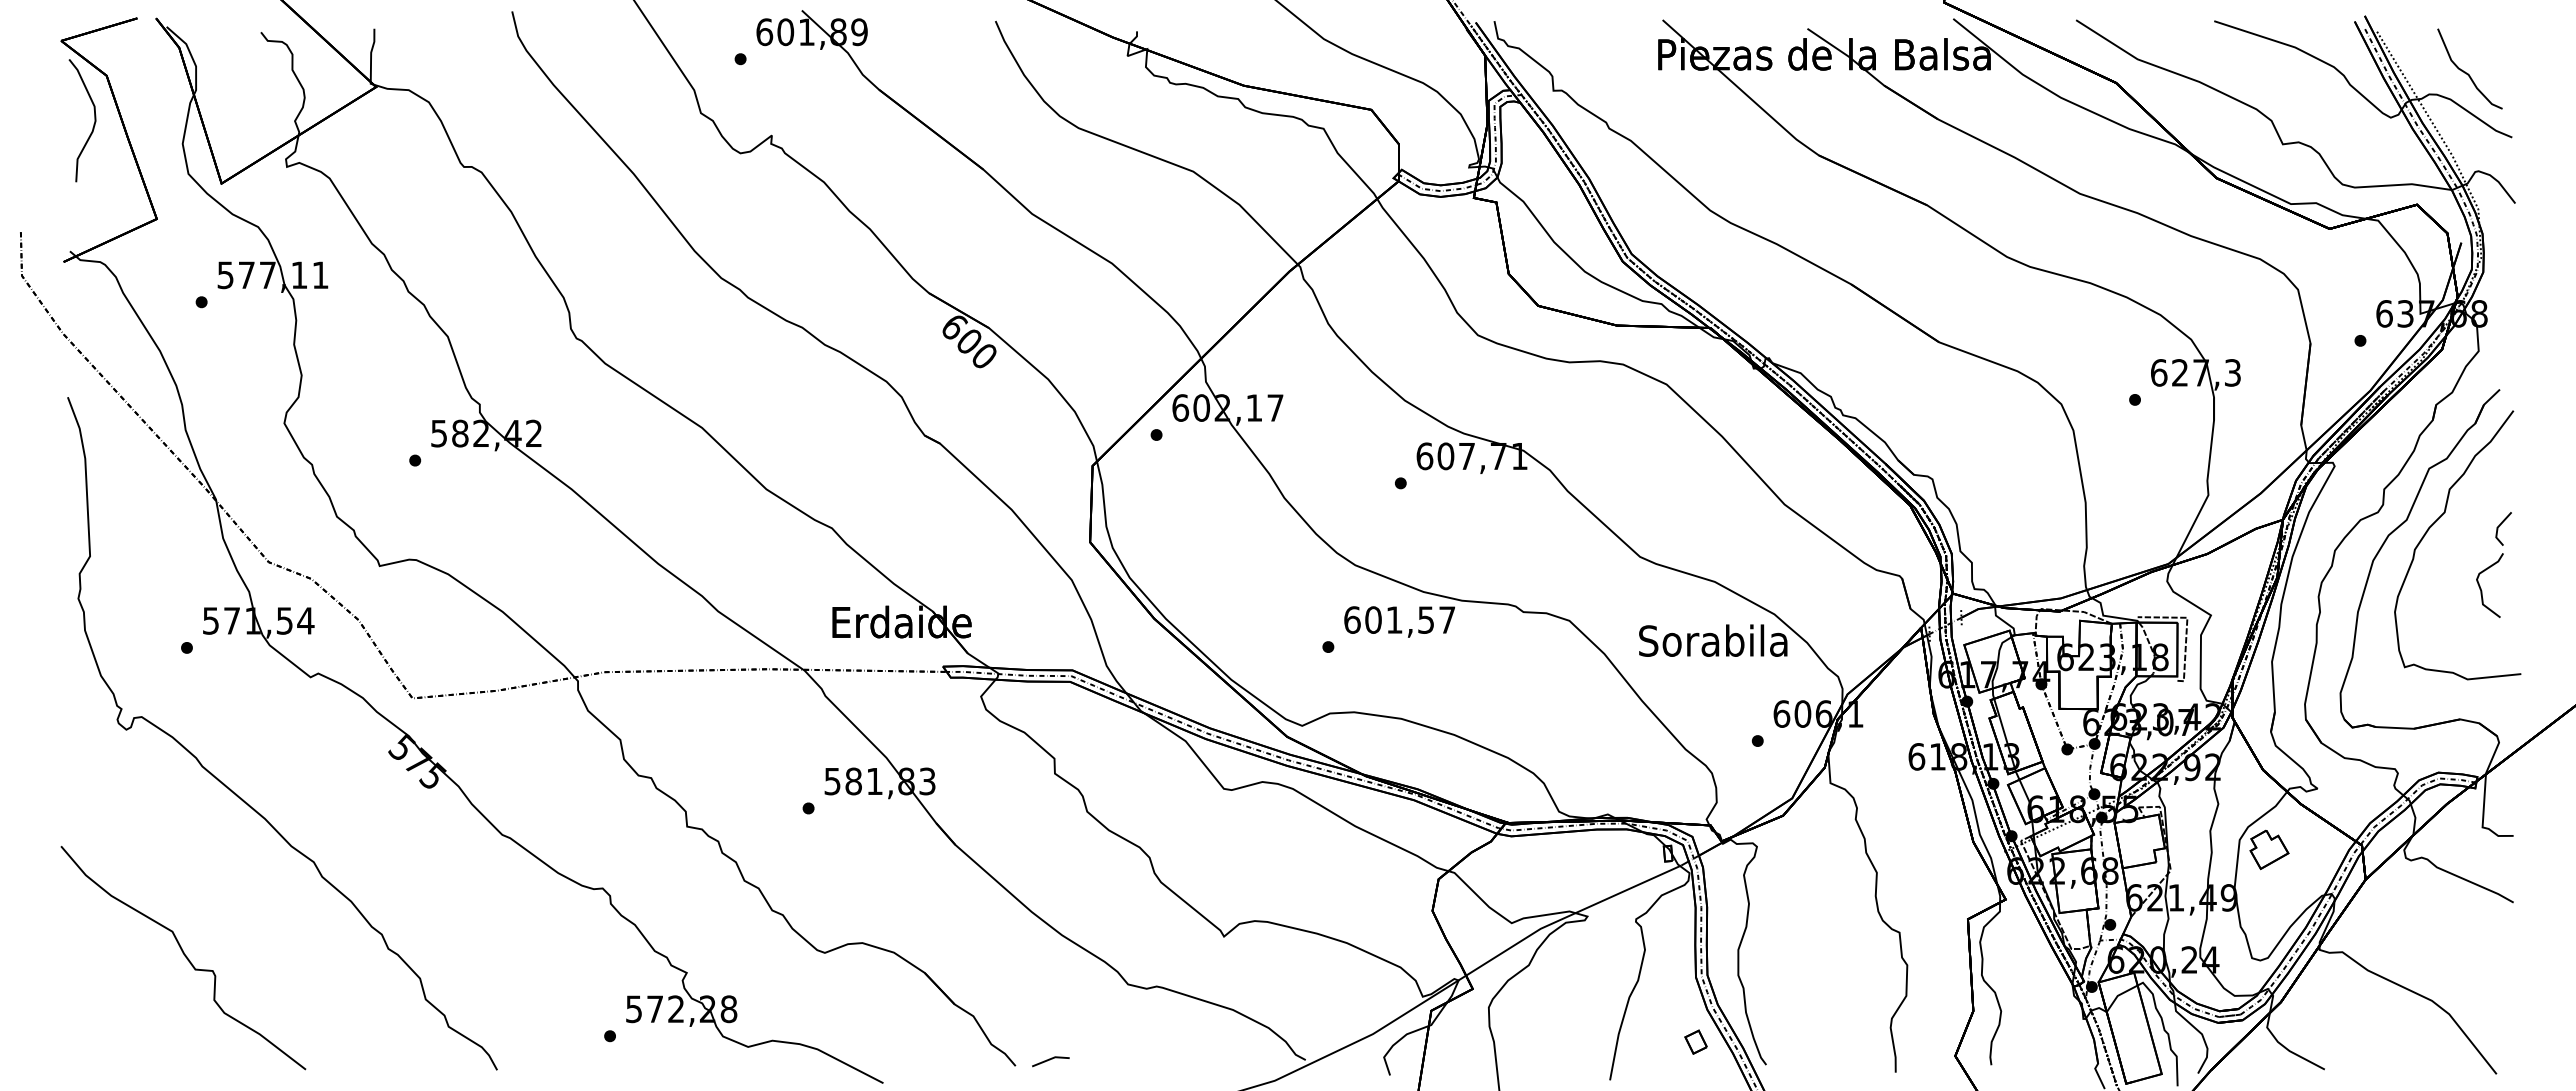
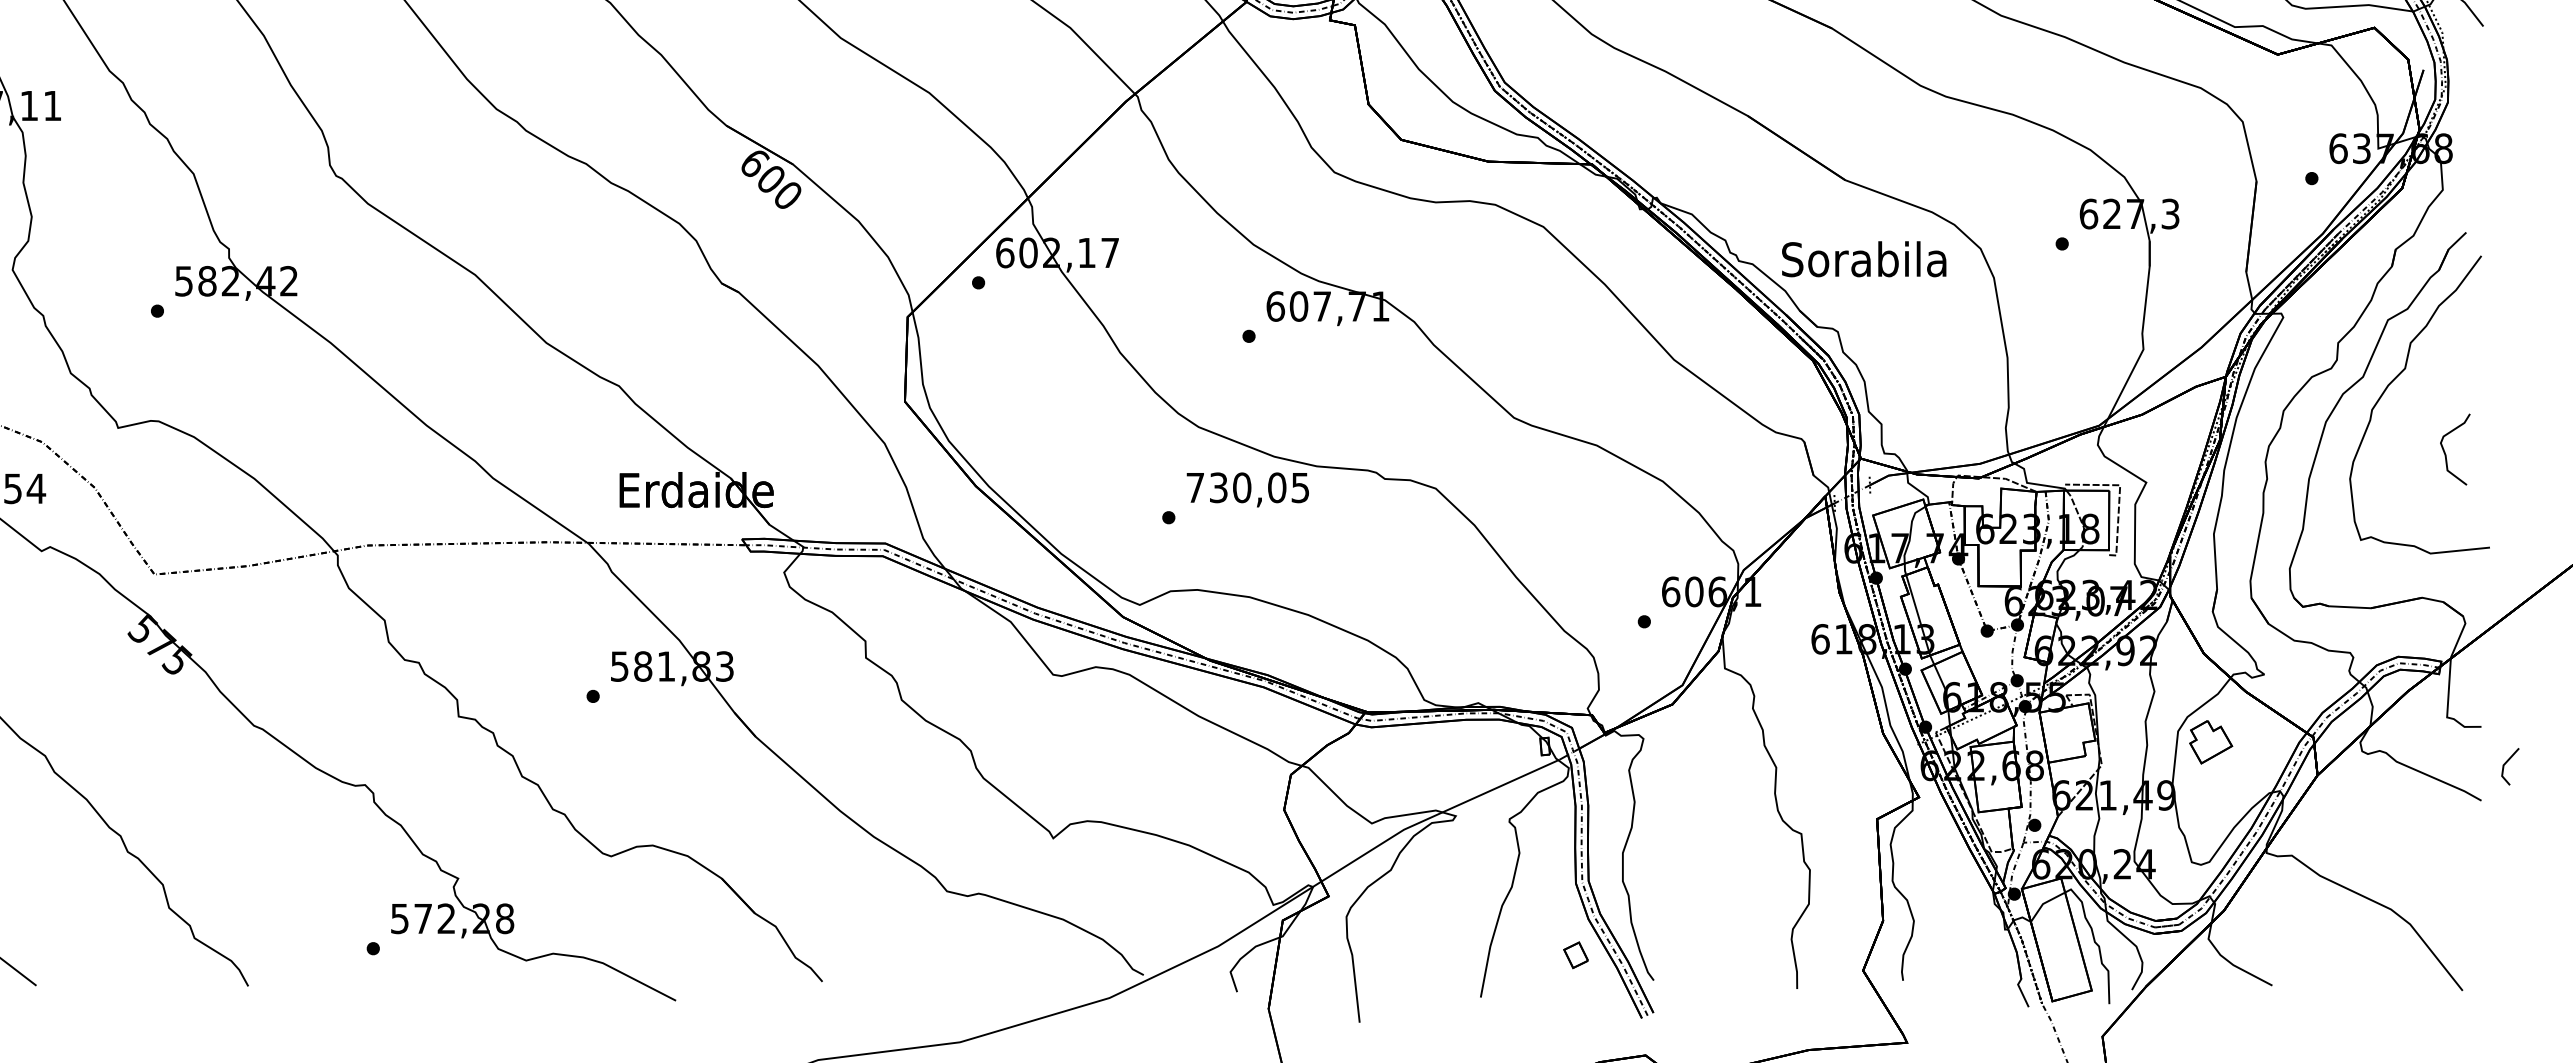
line: (2499, 527) -> (2505, 765), moved
text: (1399, 619) -> (1247, 487), 601,57 -> 730,05
text: (1713, 640) -> (1864, 259), moved
line: (1050, 1060) -> (861, 975), removed

